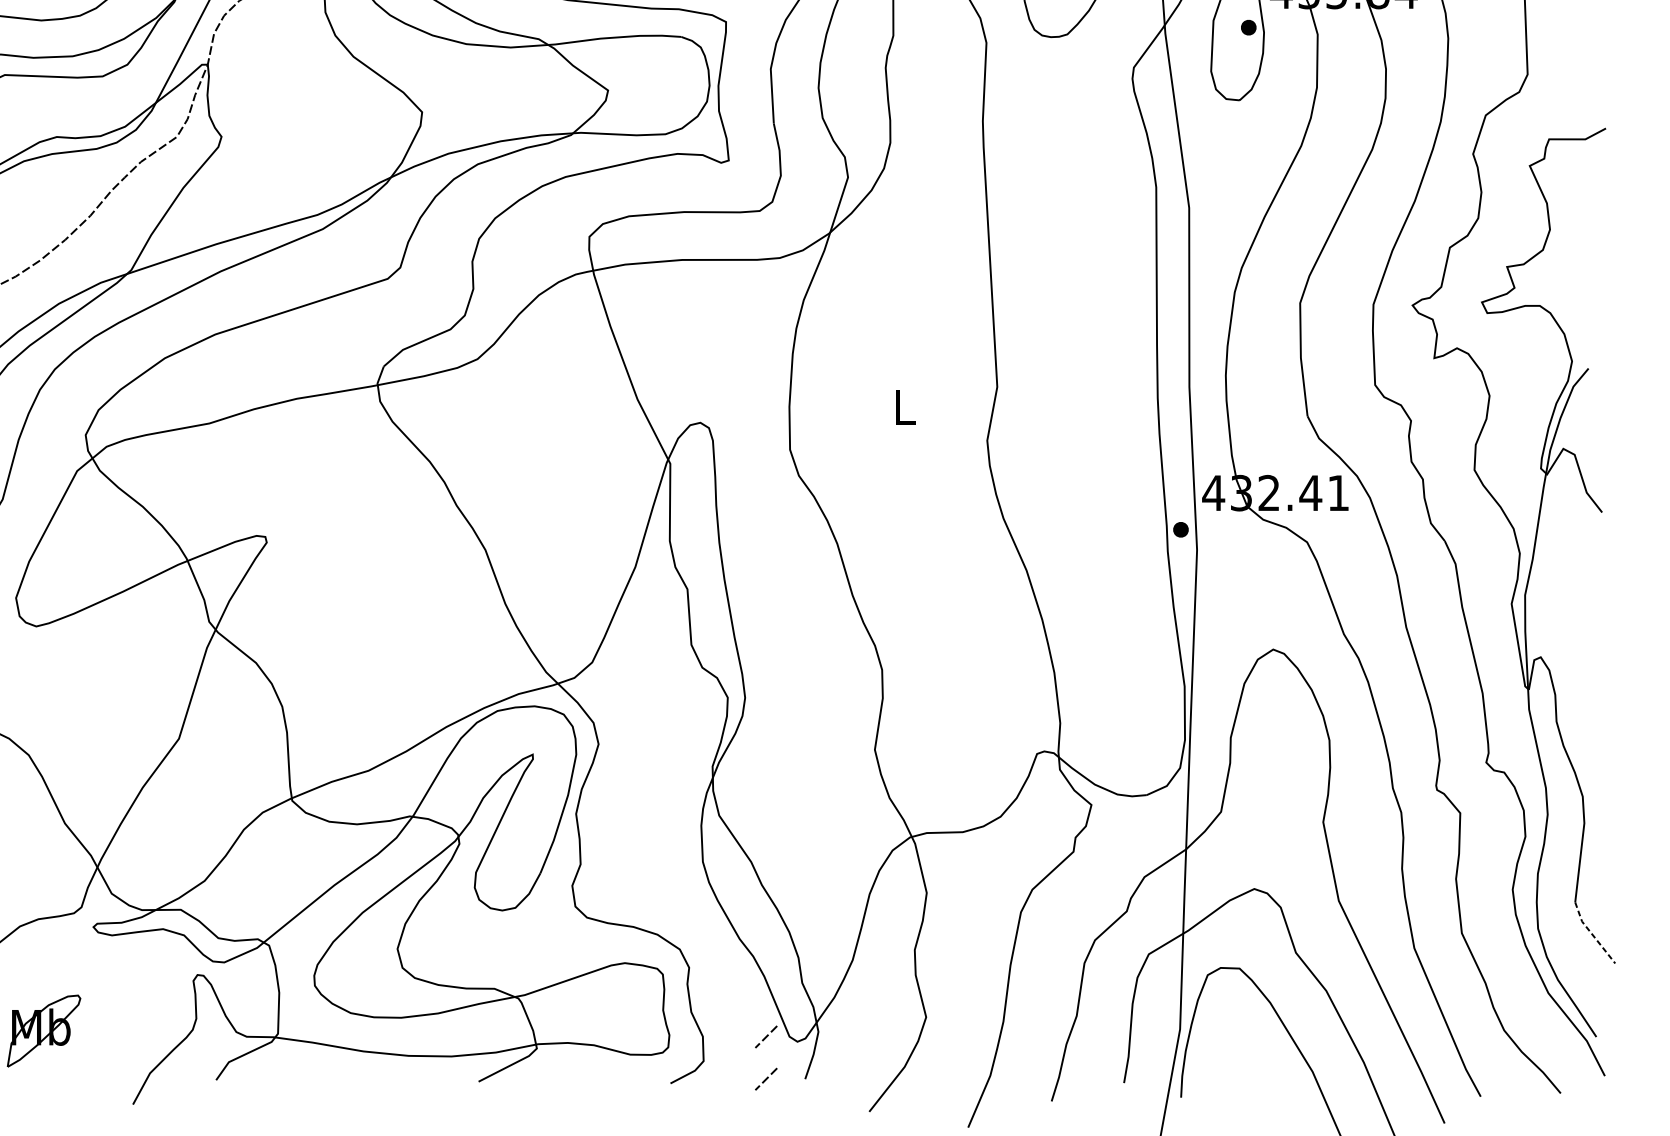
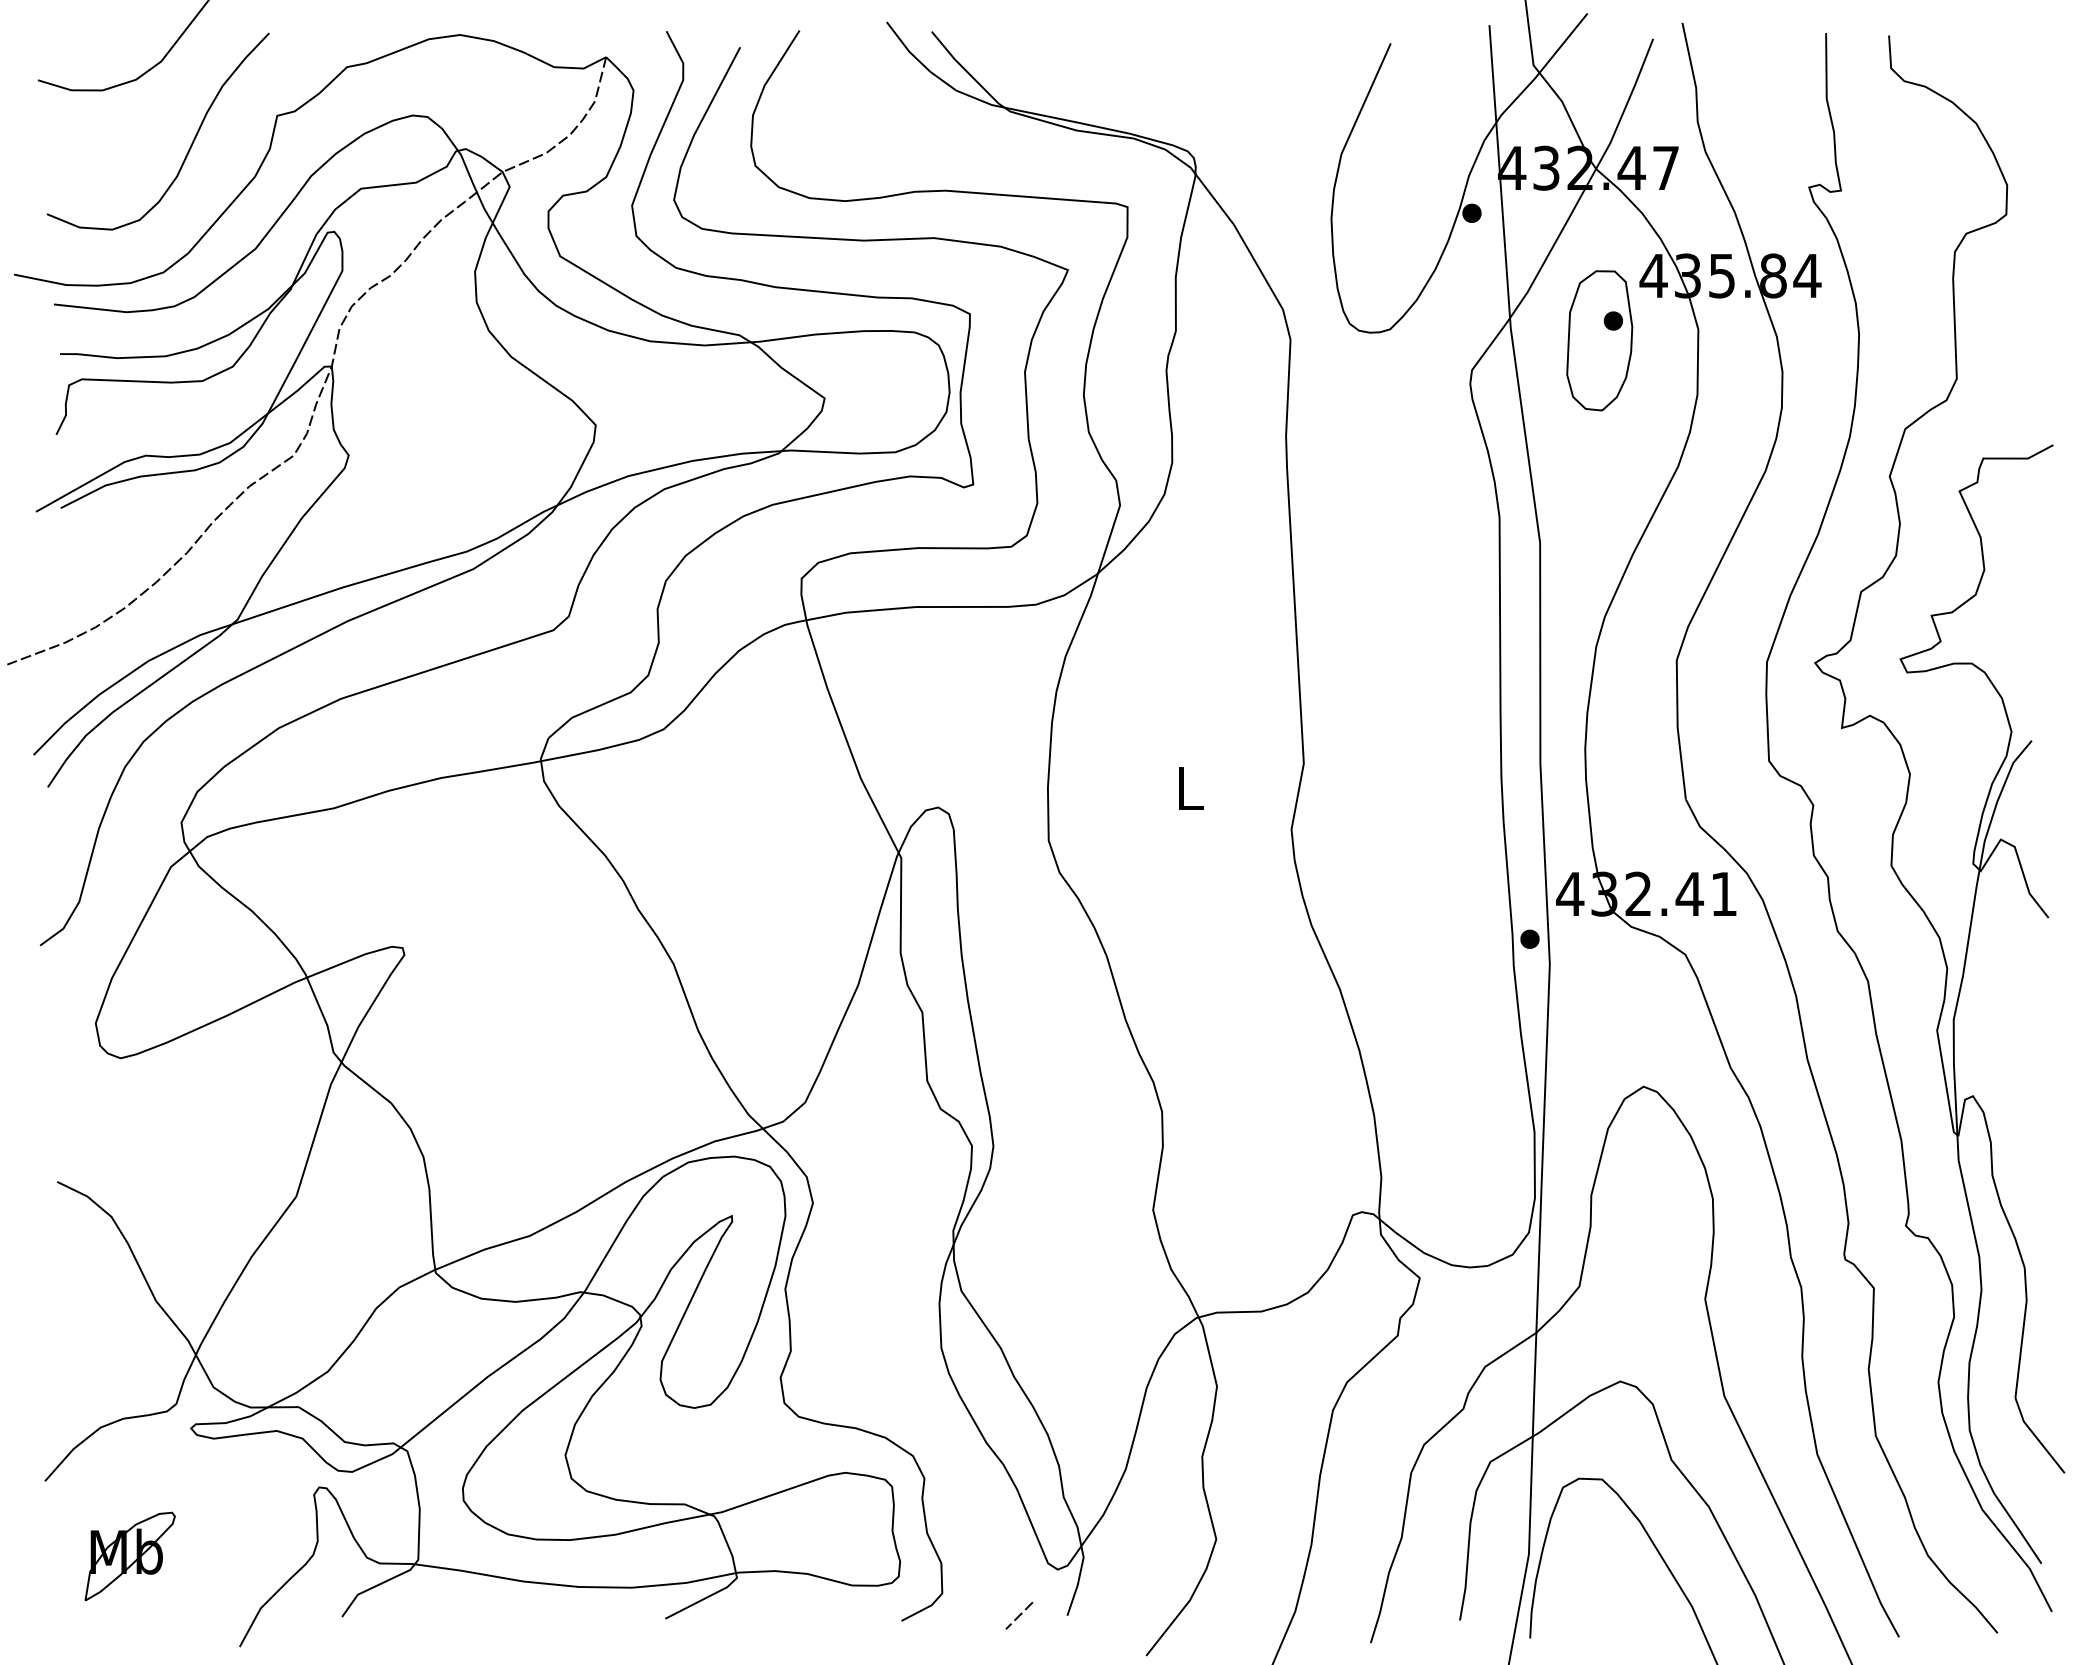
line: (1592, 934) -> (2036, 1437), dashed -> solid
line: (766, 1036) -> (1019, 1563), removed

